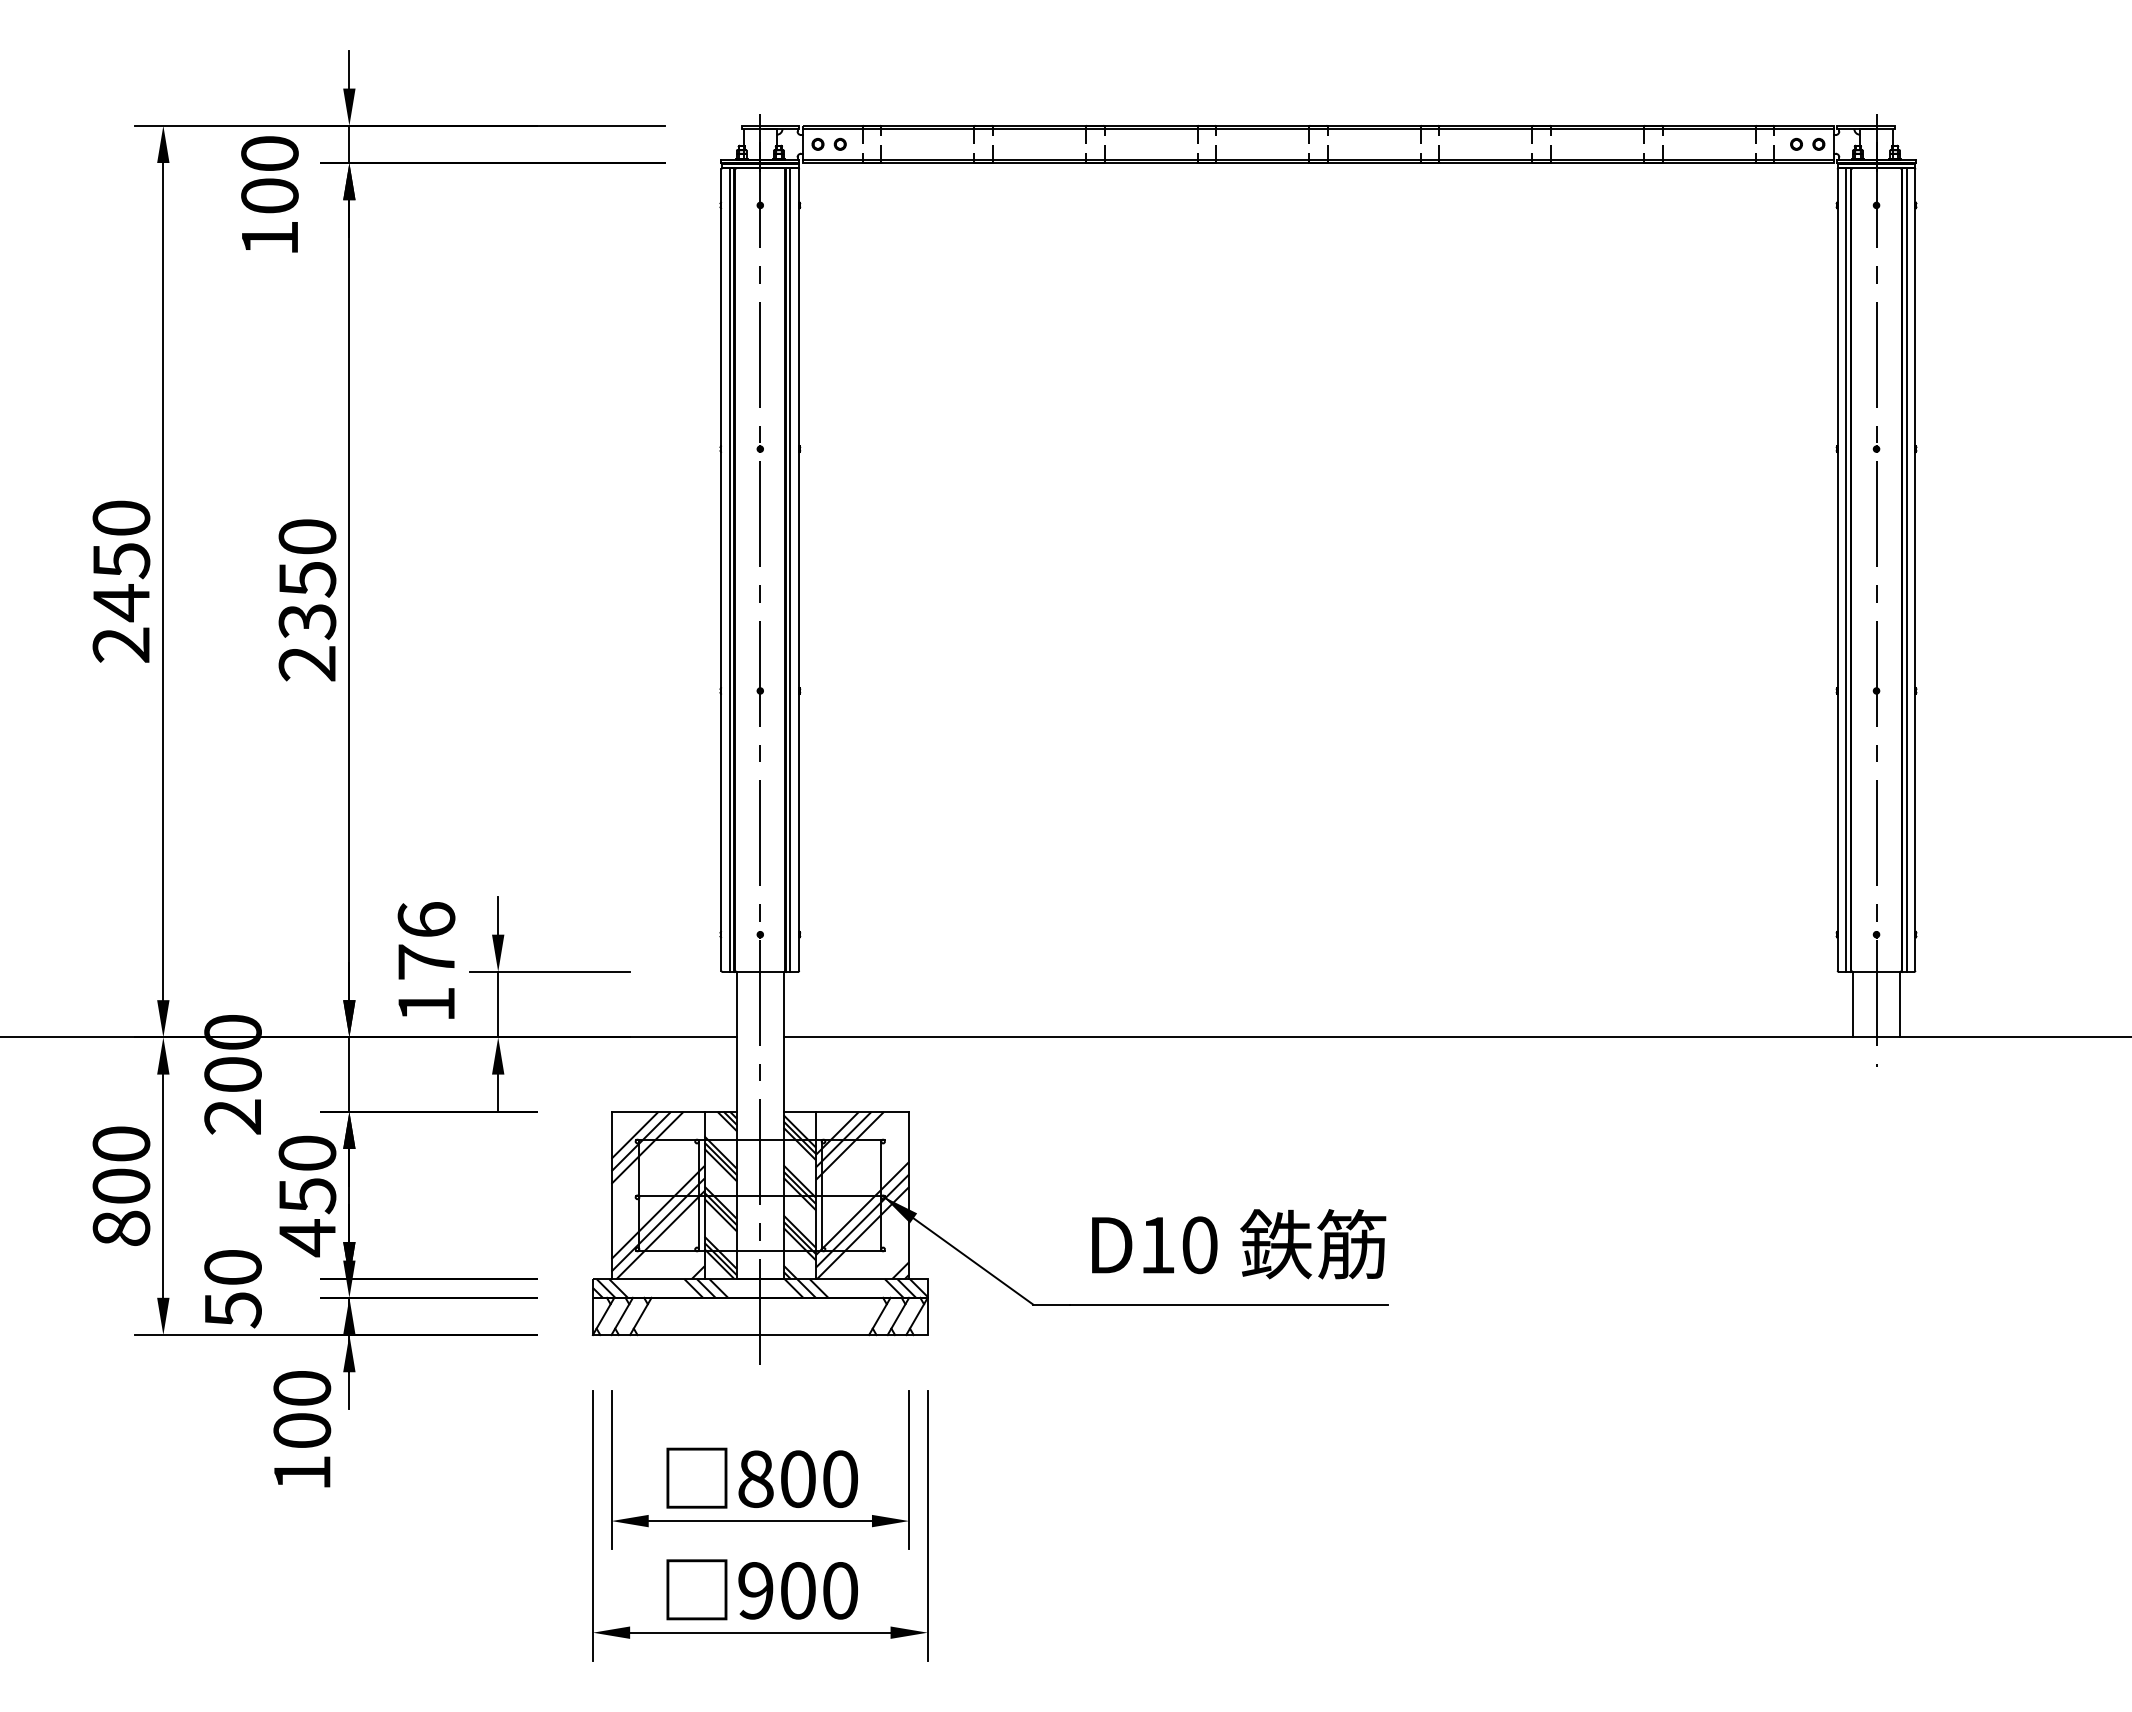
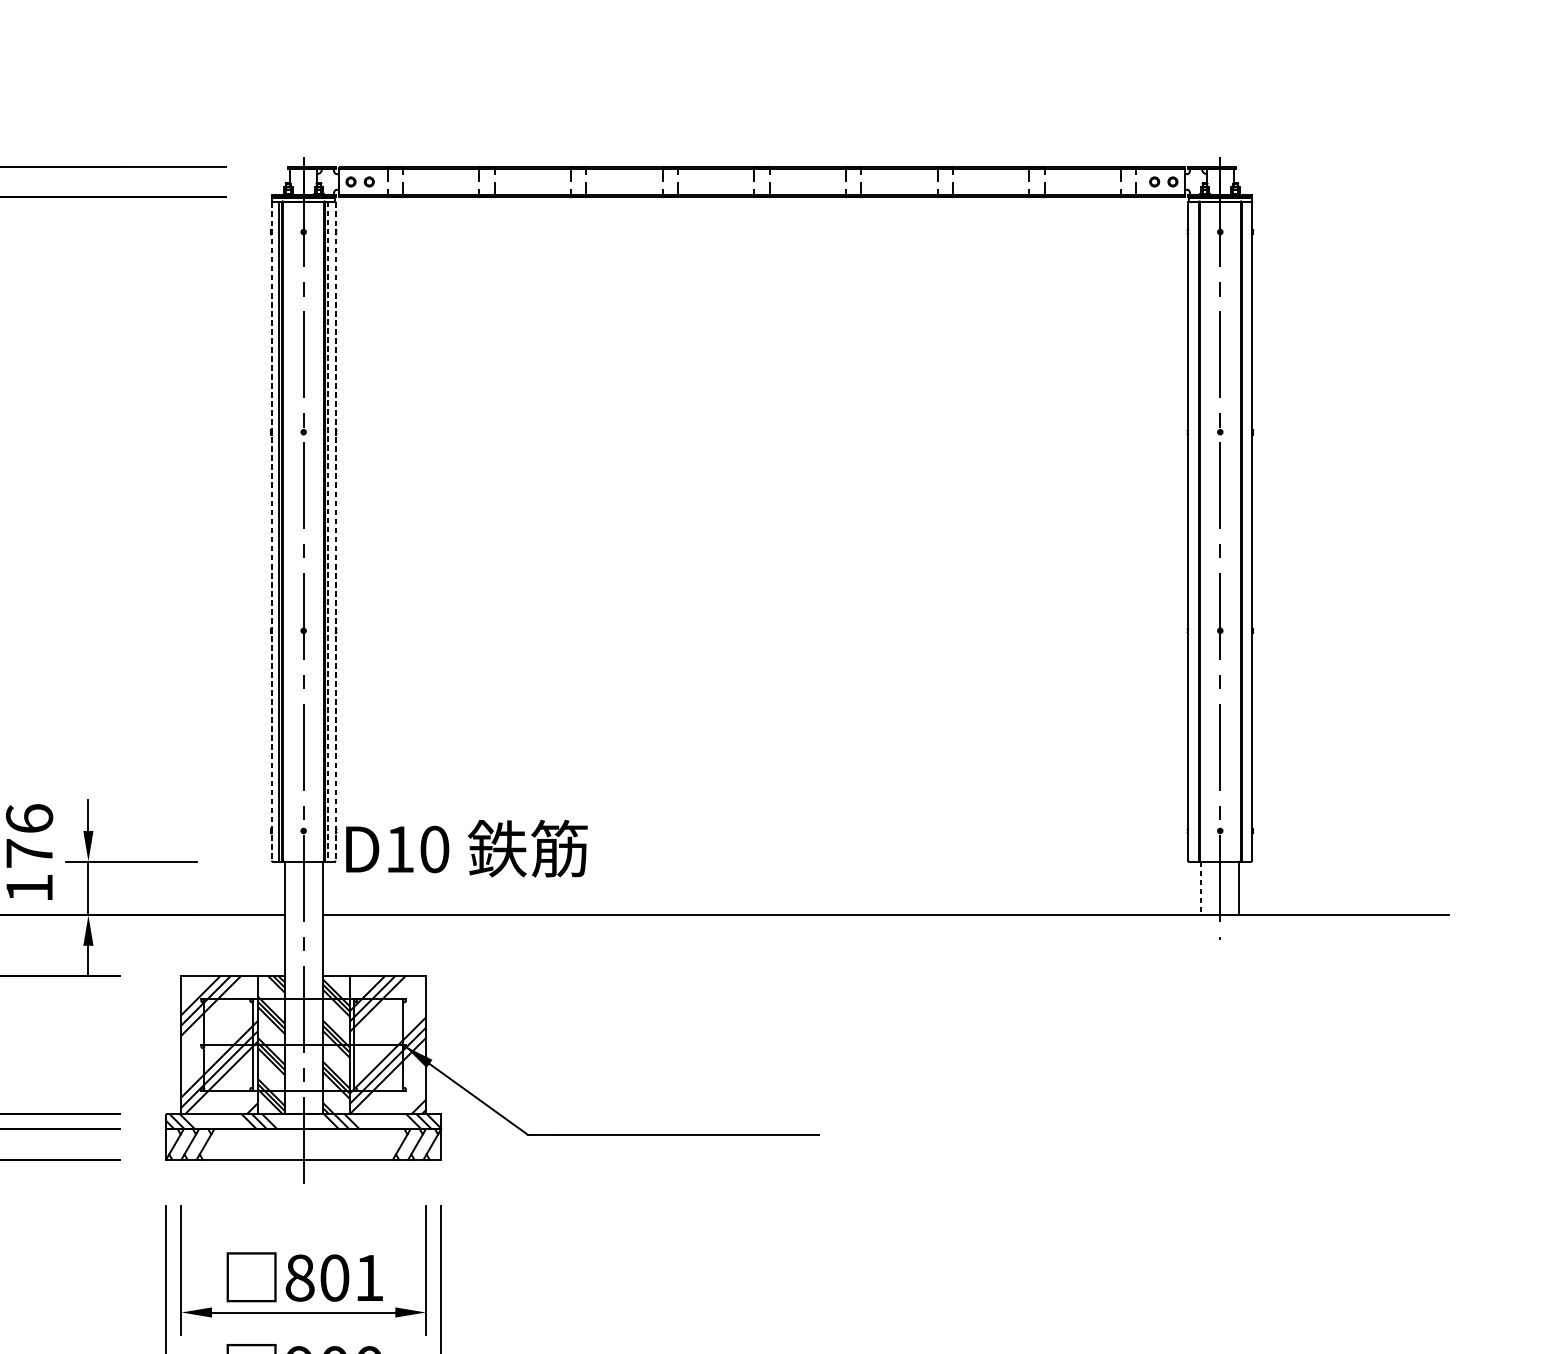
line: (1846, 569) -> (1195, 531), removed
line: (1906, 569) -> (1244, 531), removed
line: (721, 570) -> (271, 531), solid -> dashed
line: (790, 570) -> (328, 531), solid -> dashed
line: (799, 570) -> (335, 531), solid -> dashed
line: (1853, 1004) -> (1201, 888), solid -> dashed
text: (1239, 1244) -> (467, 848), moved
text: (840, 1479) -> (369, 1278), 800 -> 801

